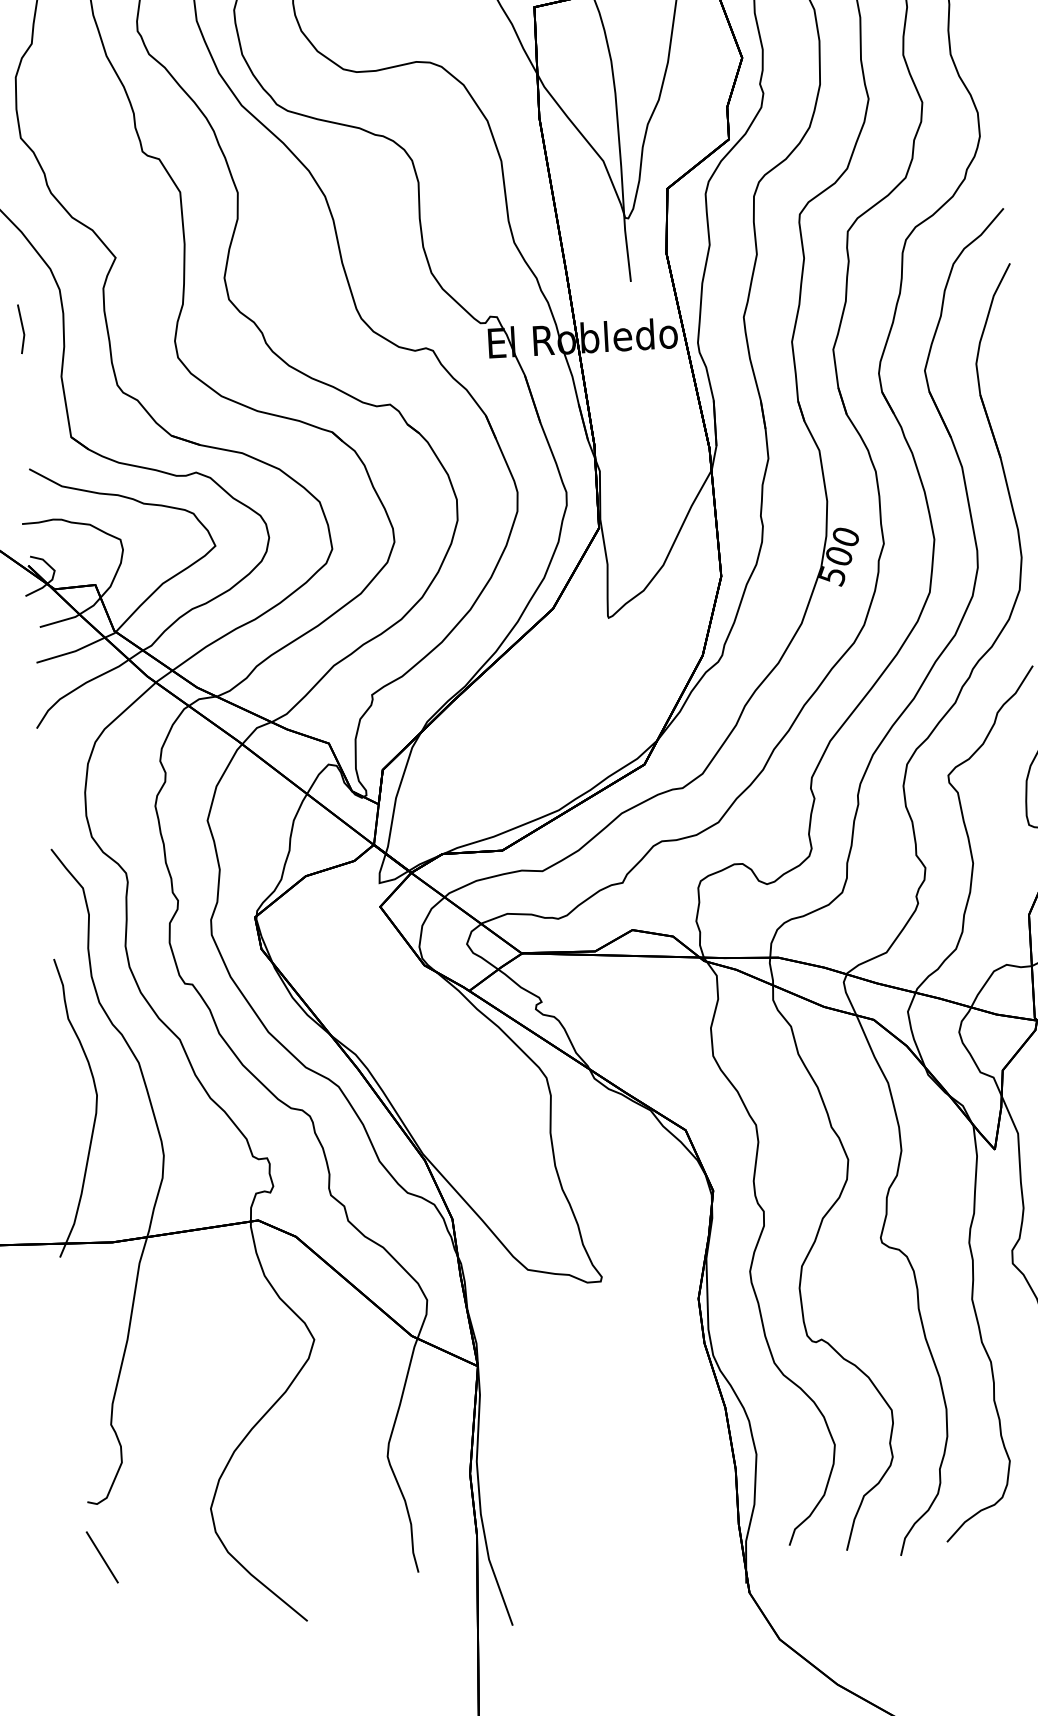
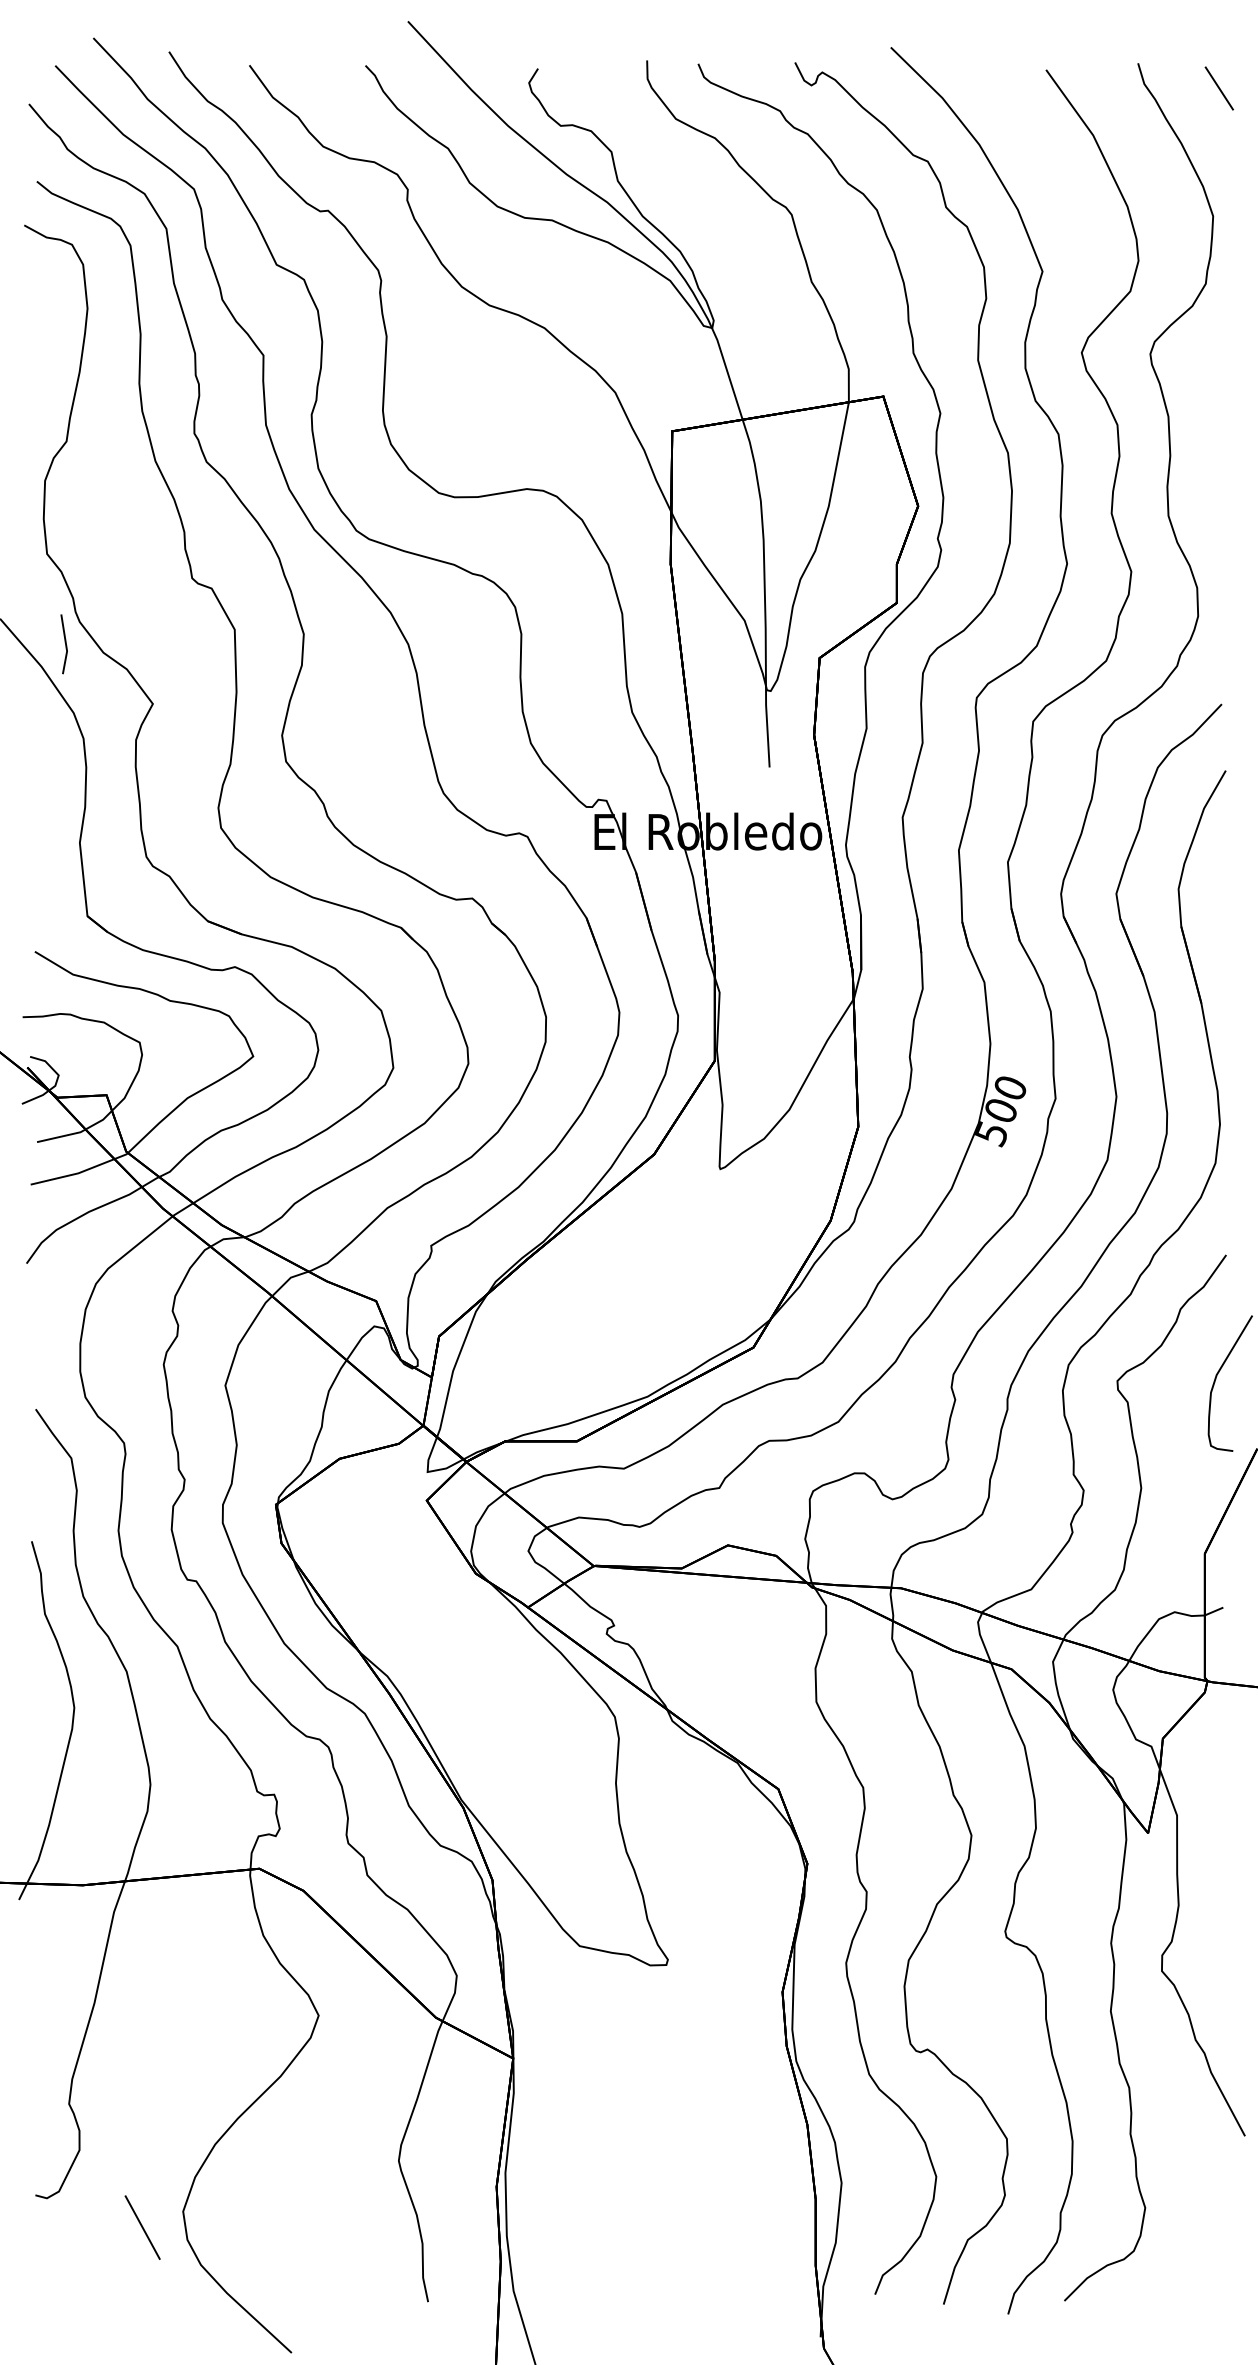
line: (22, 329) -> (65, 644), moved
line: (102, 1557) -> (142, 2227), moved

